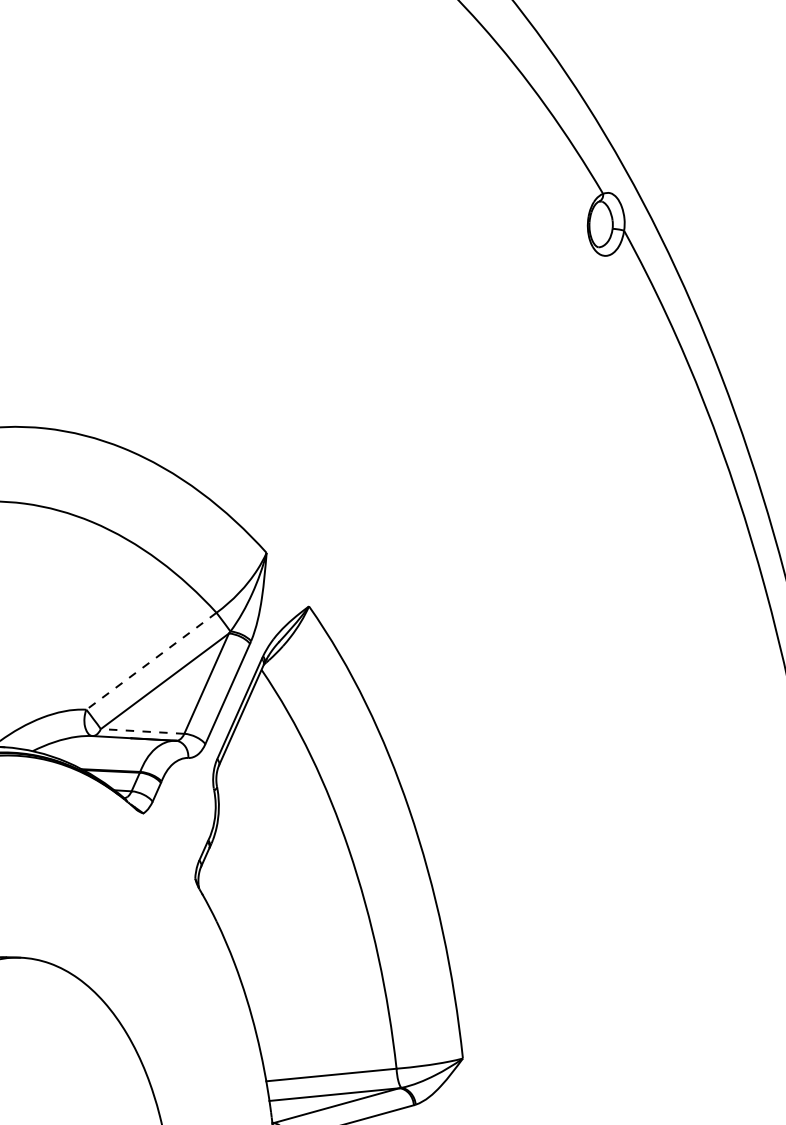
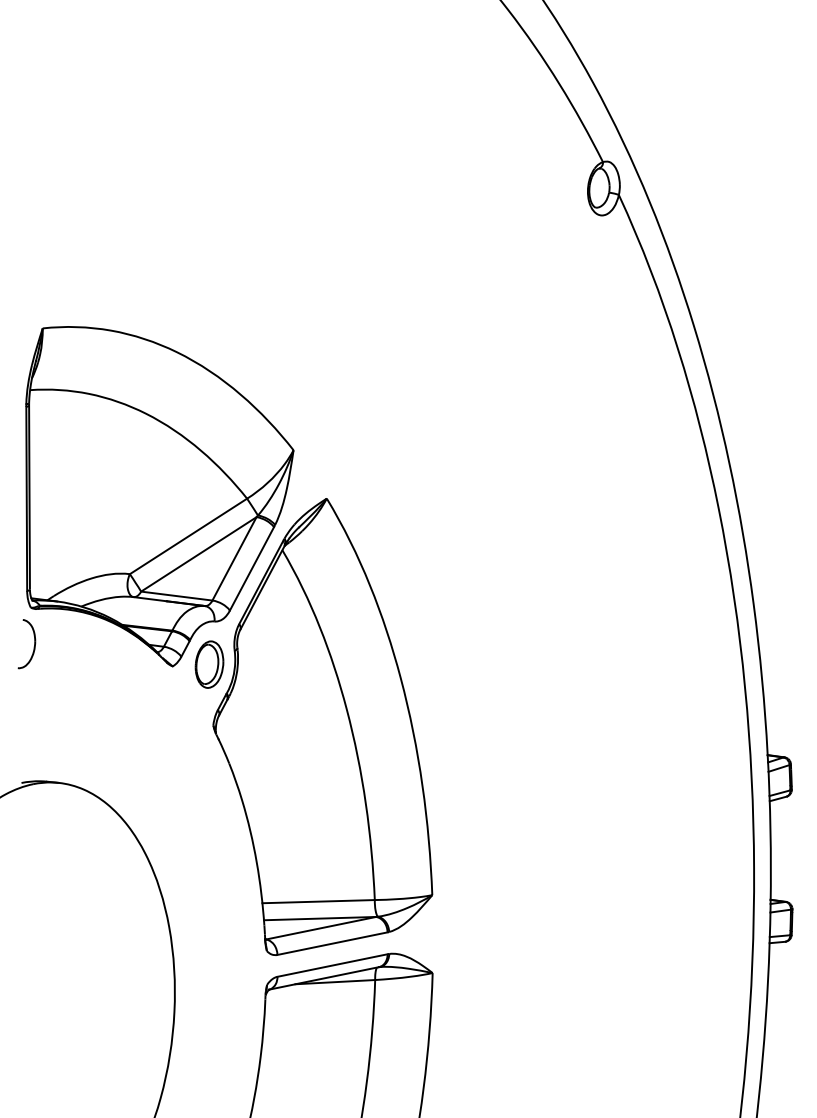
line: (151, 661) -> (188, 536), dashed -> solid
line: (142, 731) -> (176, 596), dashed -> solid
part: (185, 808) -> (209, 664), added

